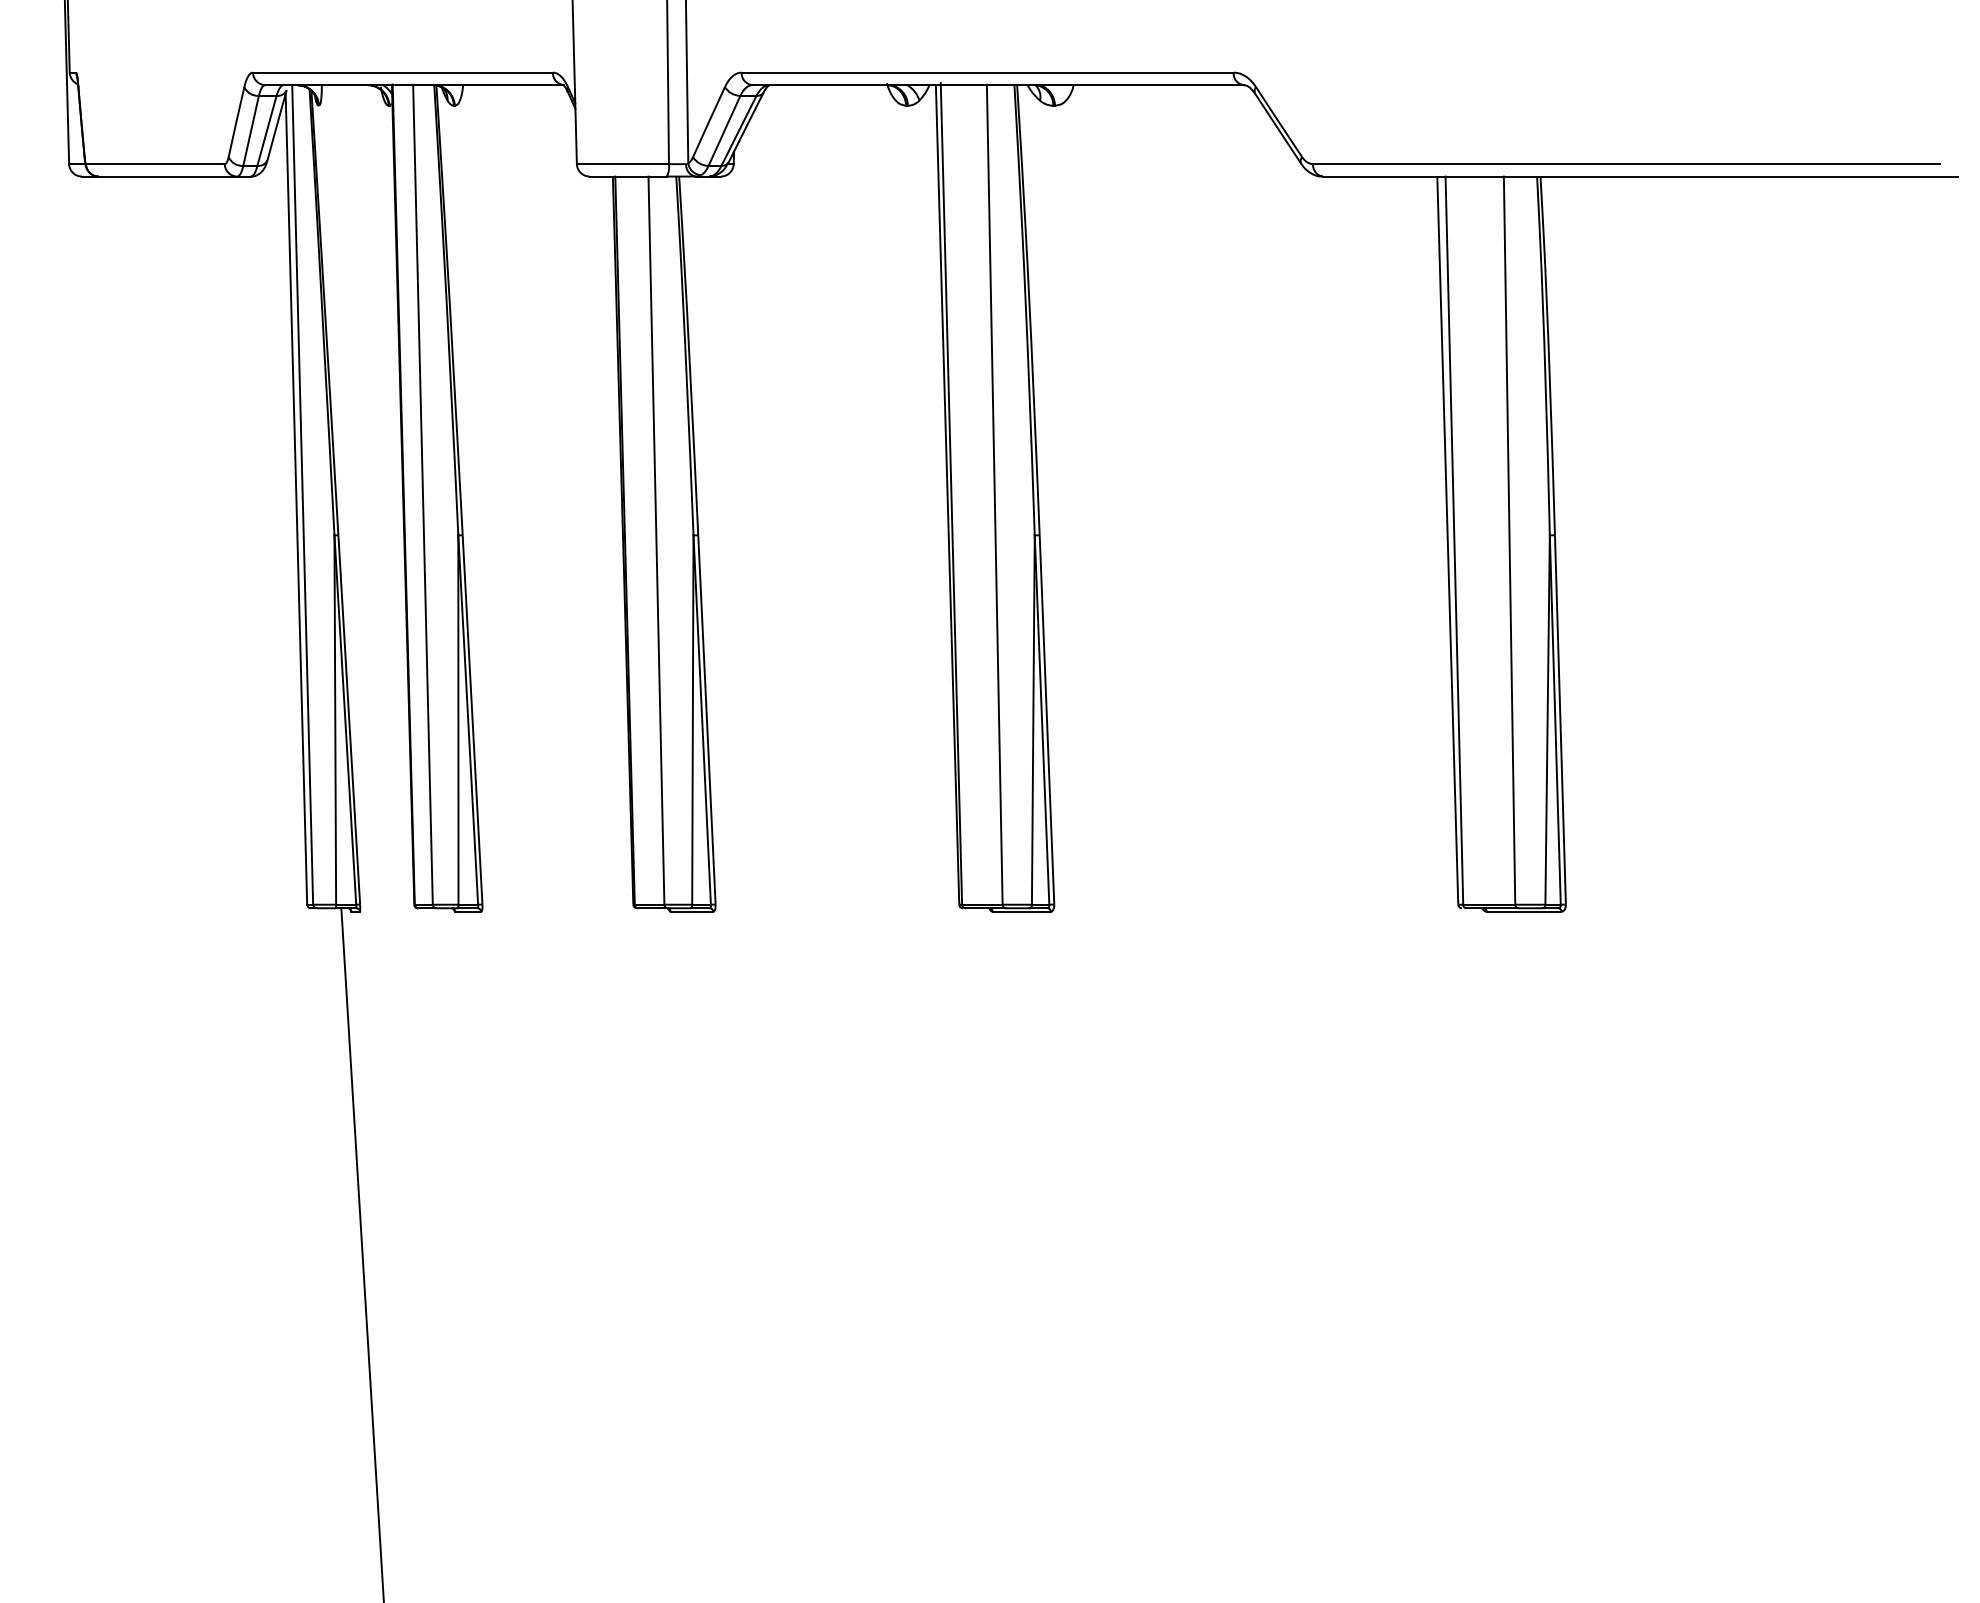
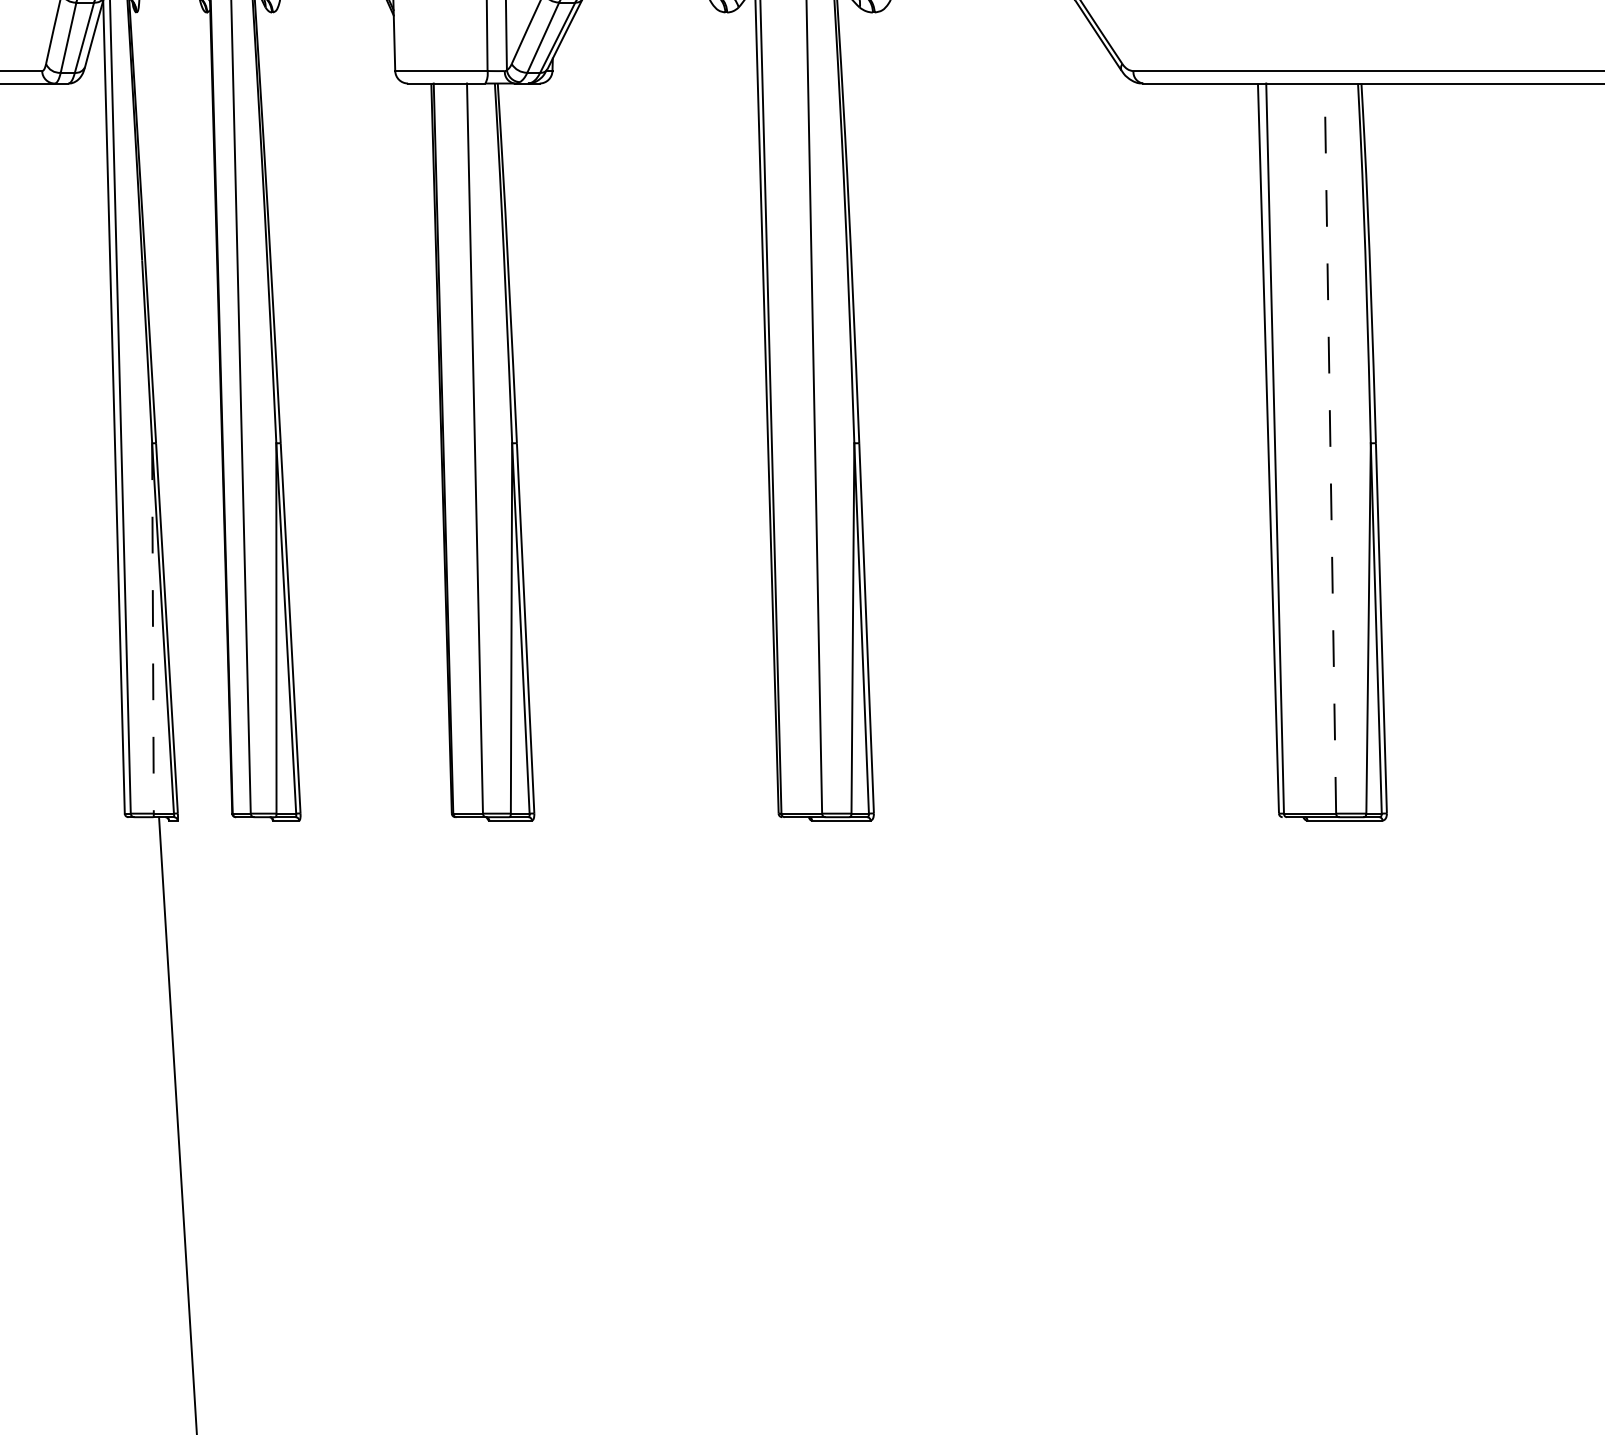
line: (1509, 540) -> (1330, 448), solid -> dashed
line: (335, 720) -> (153, 628), solid -> dashed

